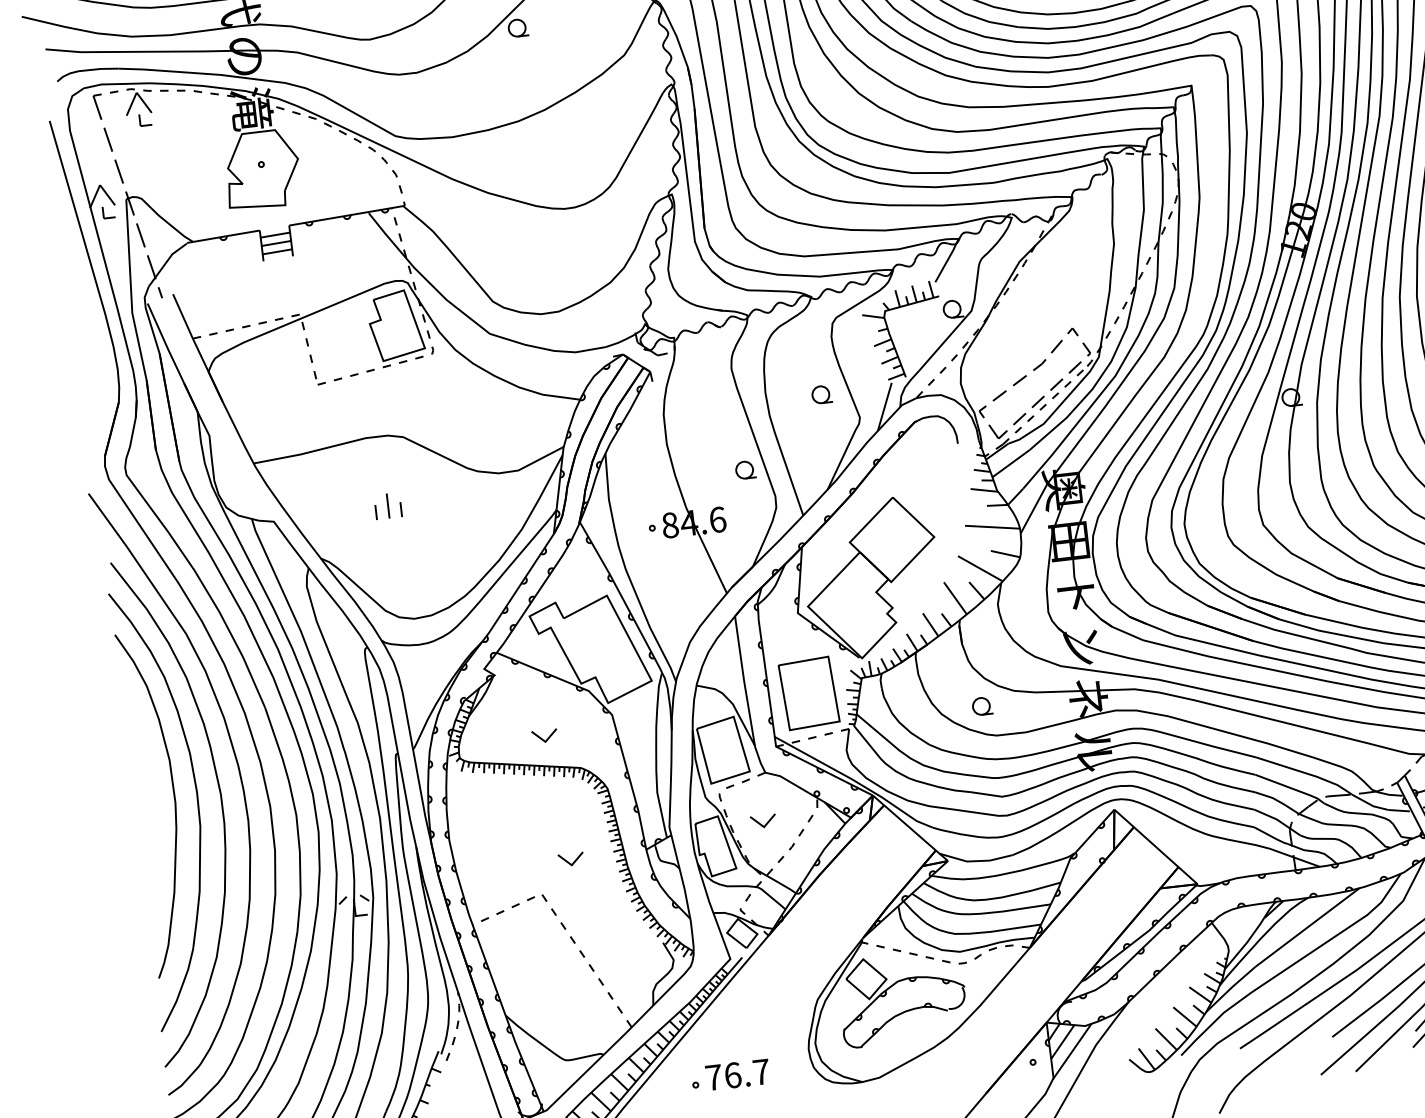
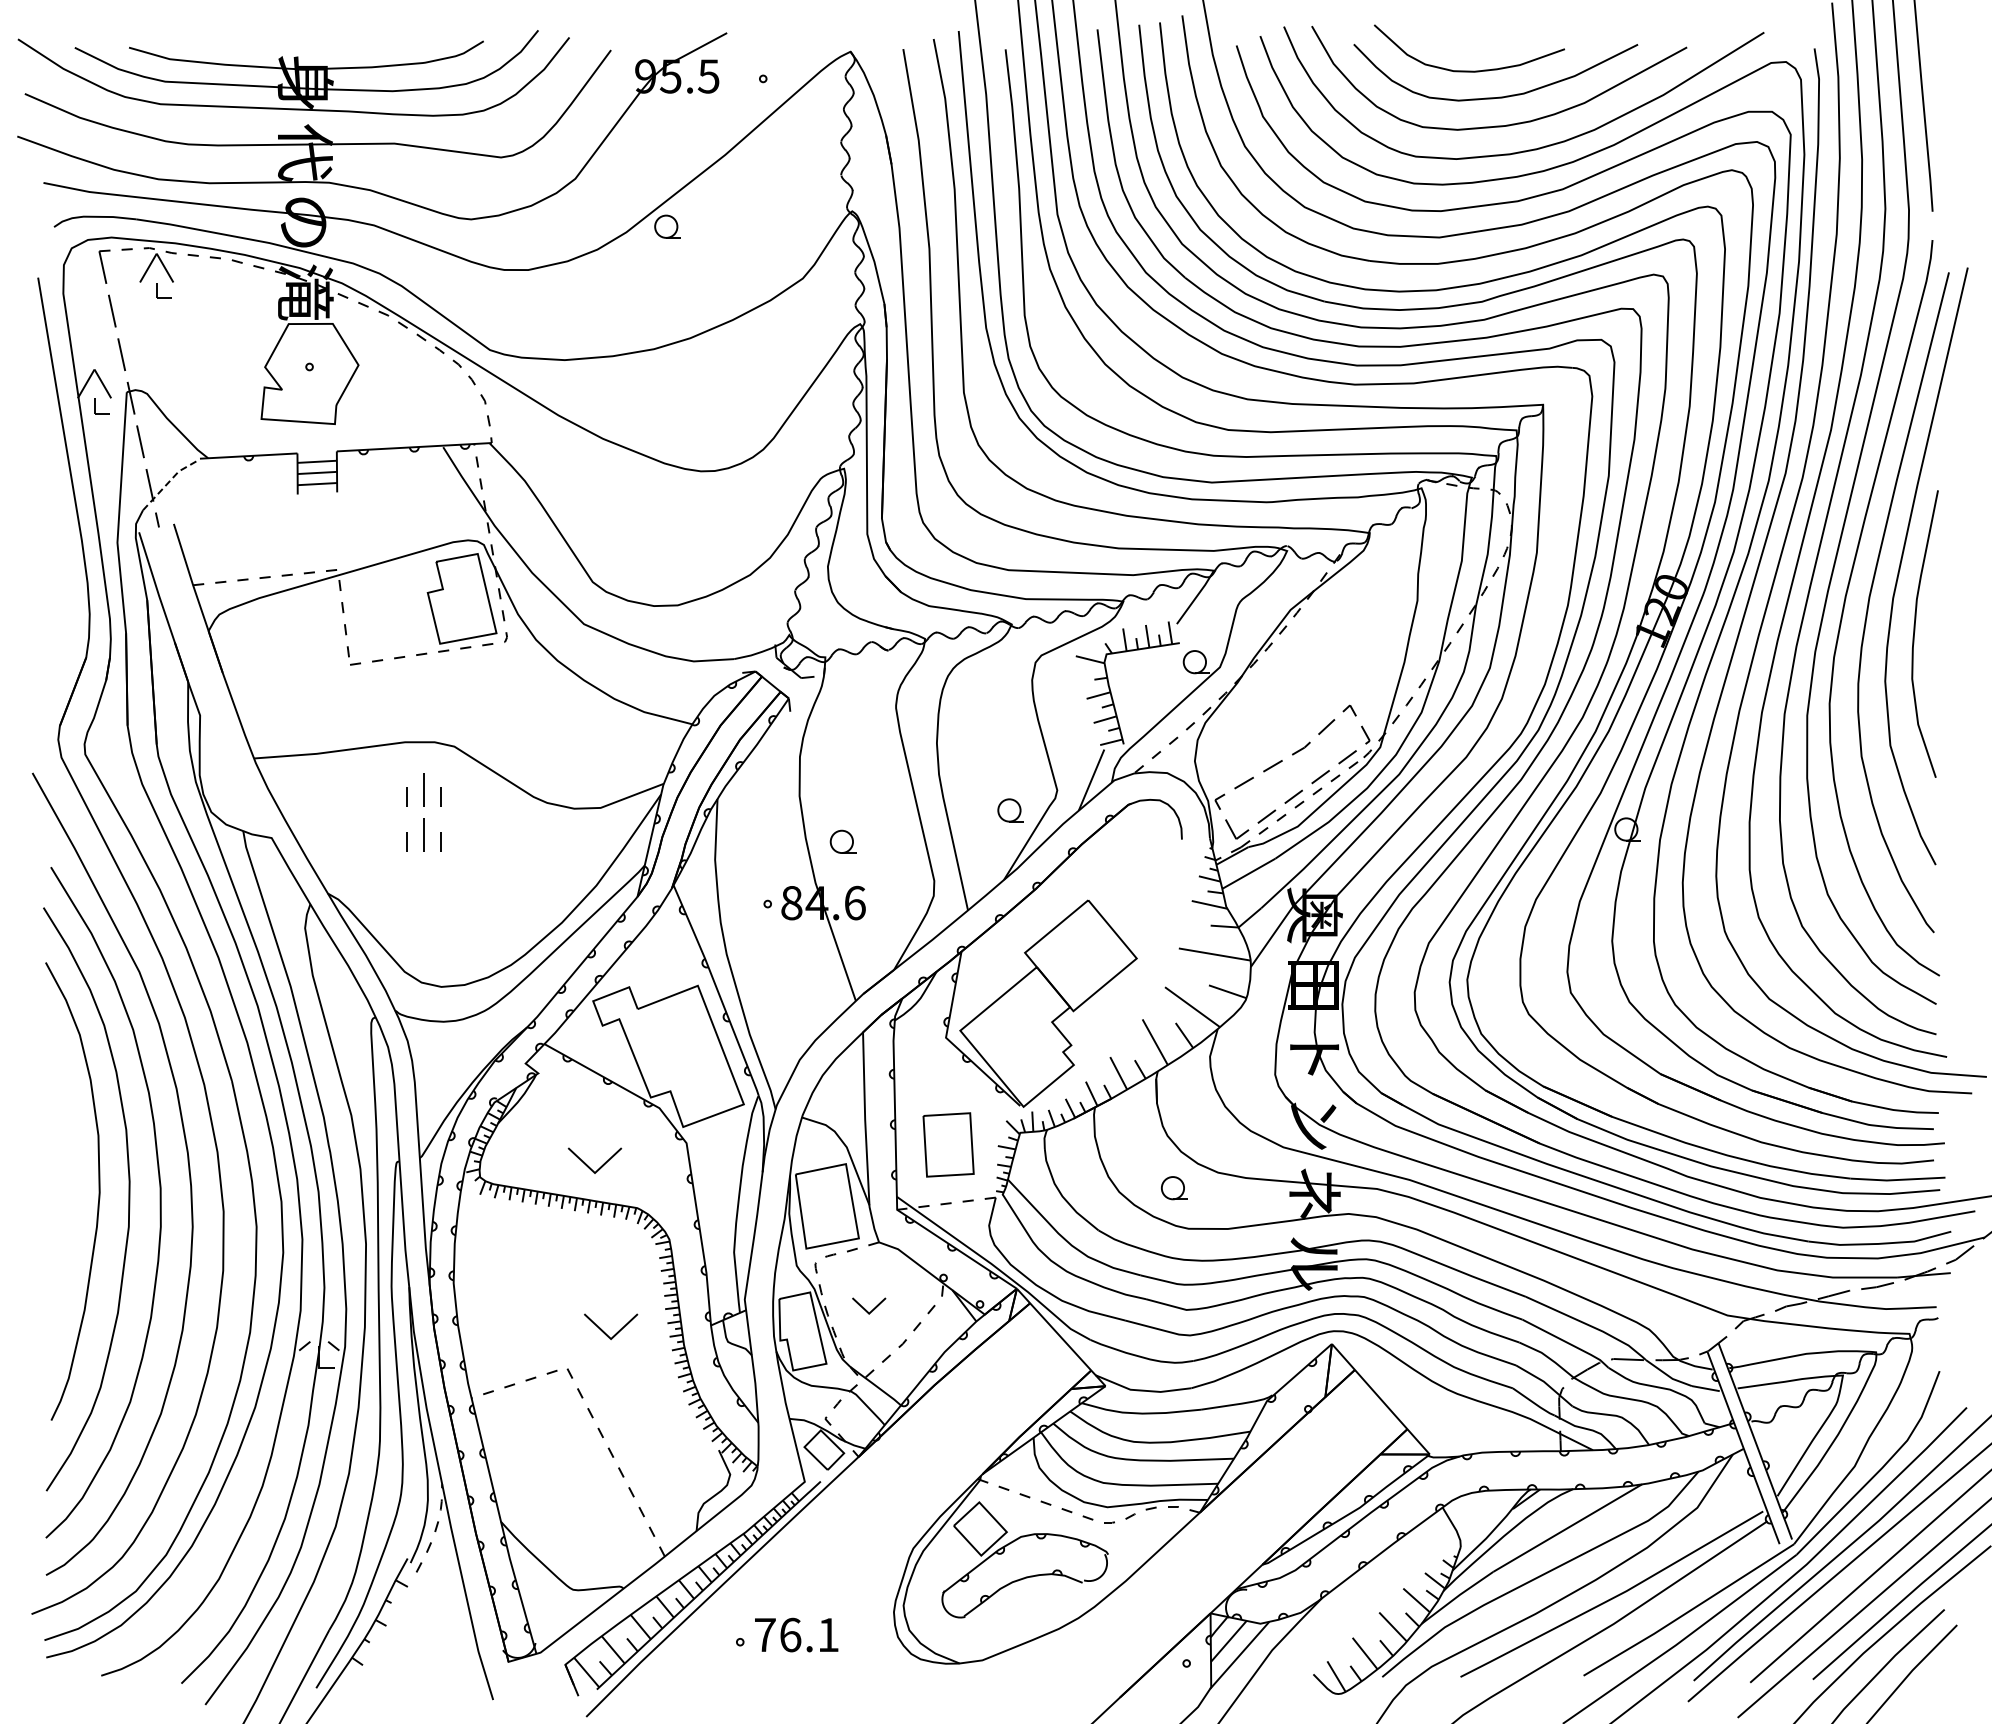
line: (166, 262) -> (169, 481), solid -> dashed
part: (821, 394) -> (1010, 810), moved
part: (745, 469) -> (842, 841), moved
part: (383, 472) -> (423, 789), added
part: (808, 693) -> (948, 1144), size x0.7
part: (544, 735) -> (594, 1160), size x1.6
part: (570, 859) -> (610, 1326), size x1.6
text: (761, 1071) -> (828, 1634), 76.7 -> 76.1

